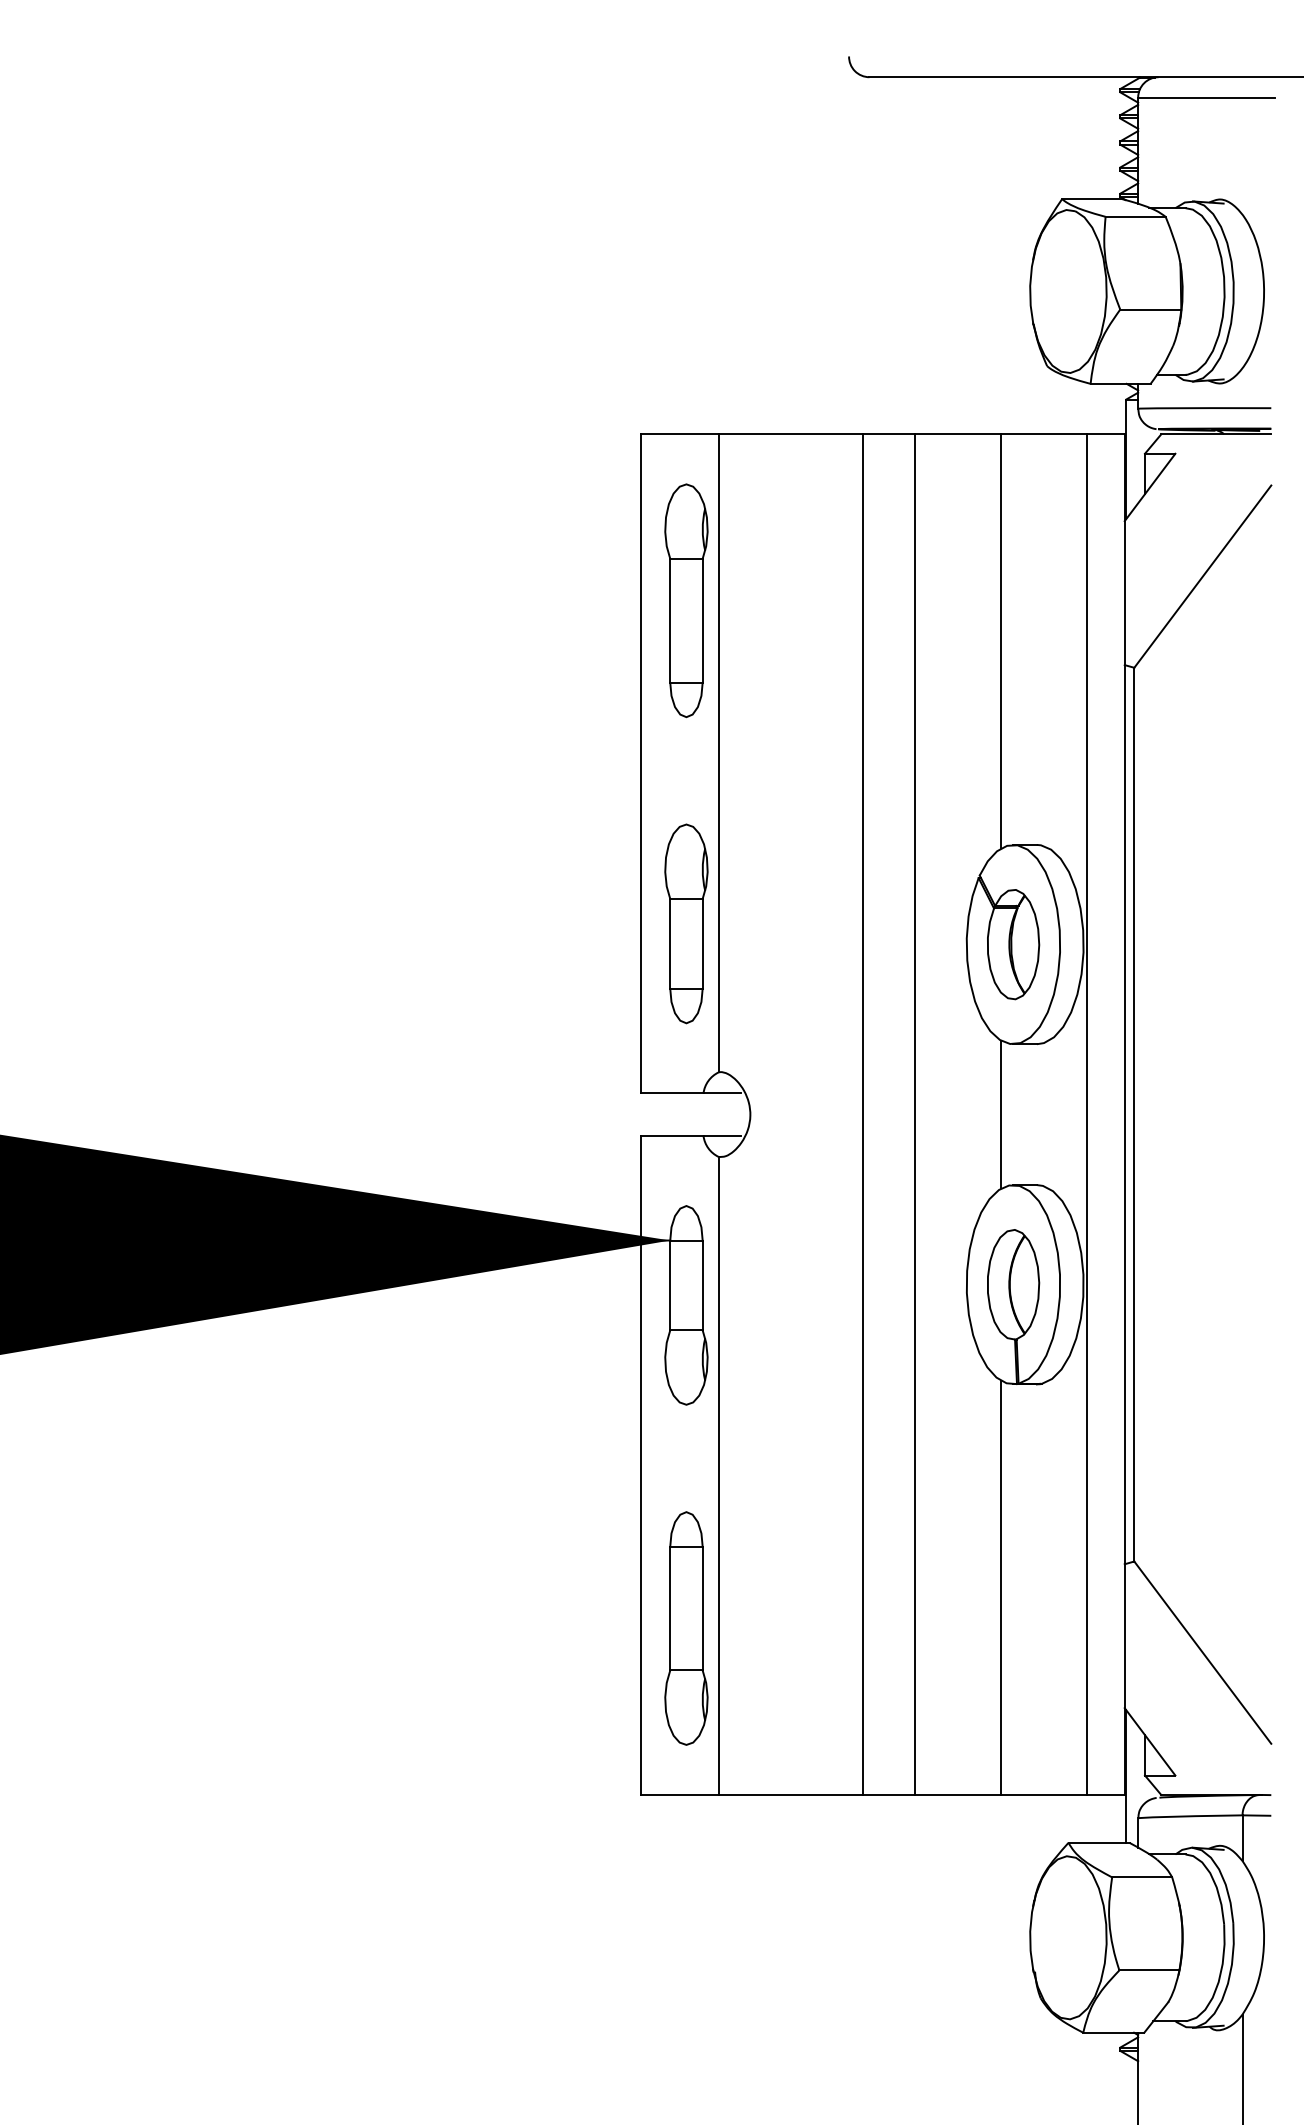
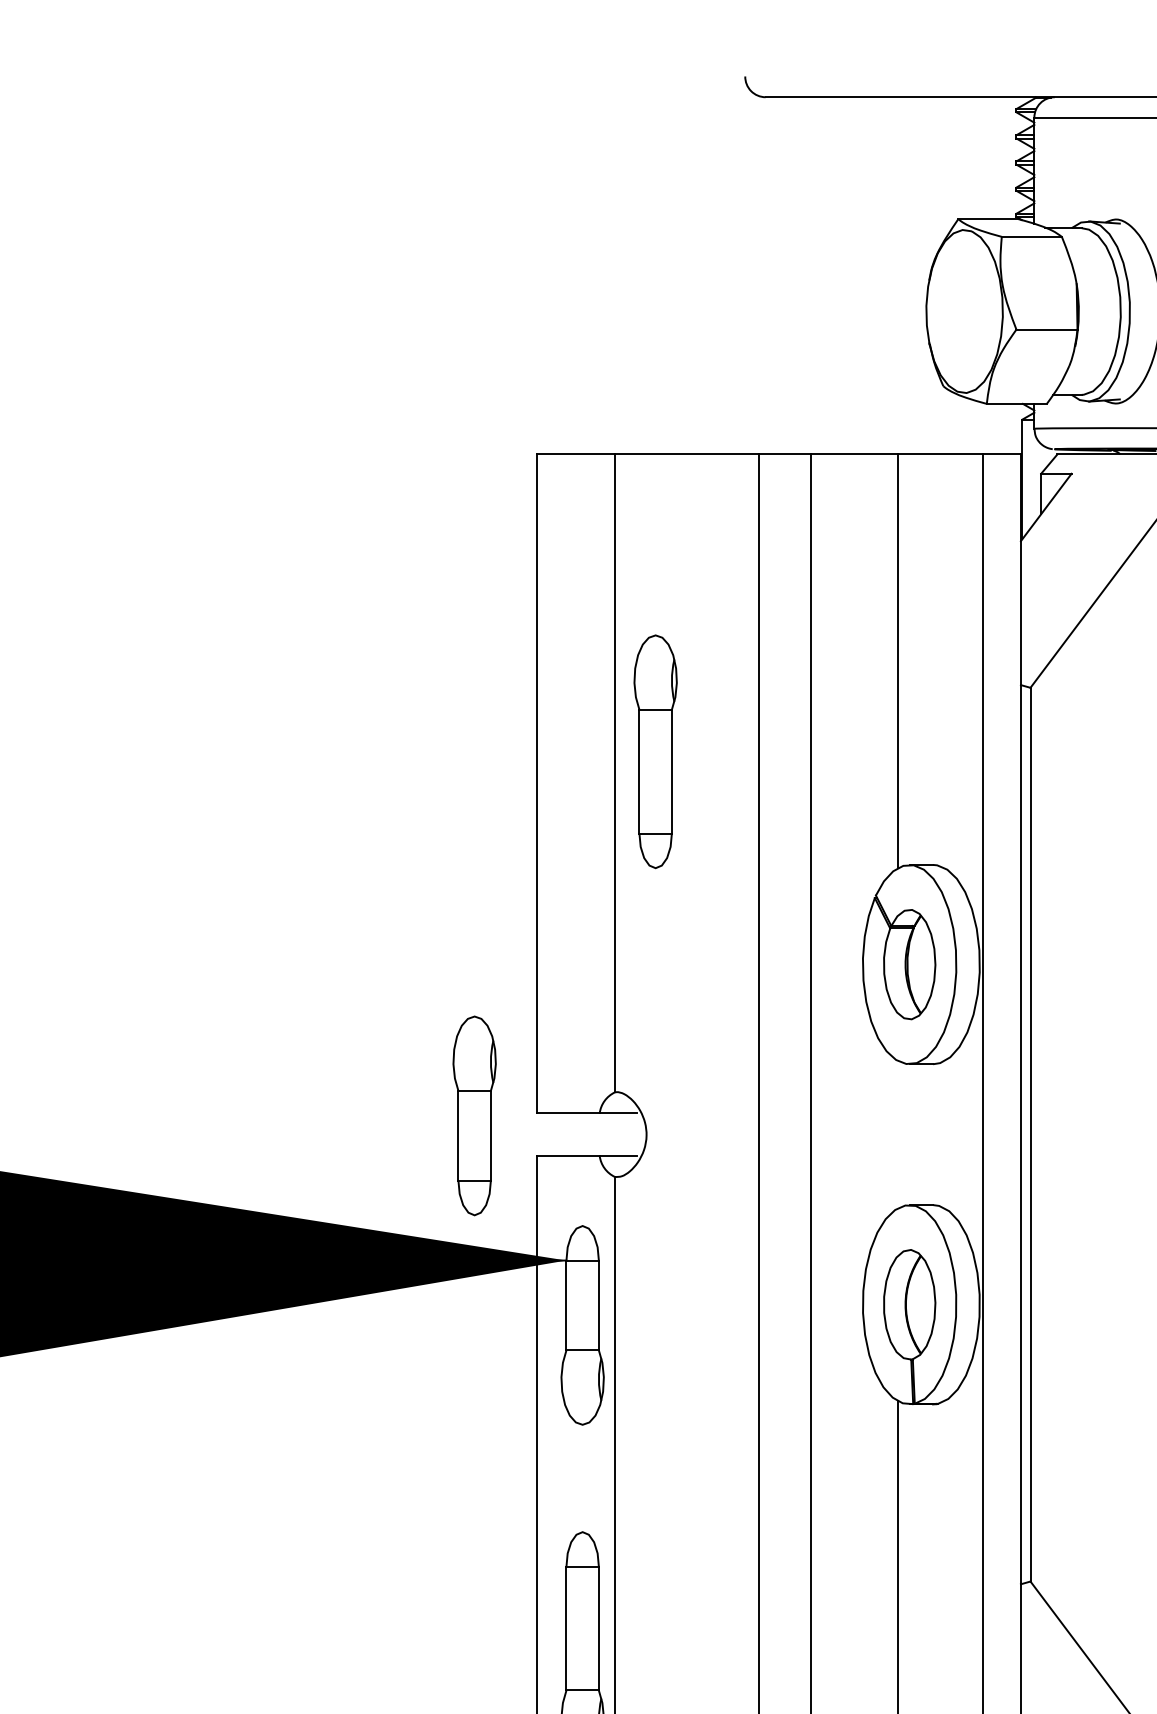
part: (686, 600) -> (655, 751), moved
part: (686, 923) -> (474, 1115), moved
line: (1001, 1114) -> (897, 1134), removed

